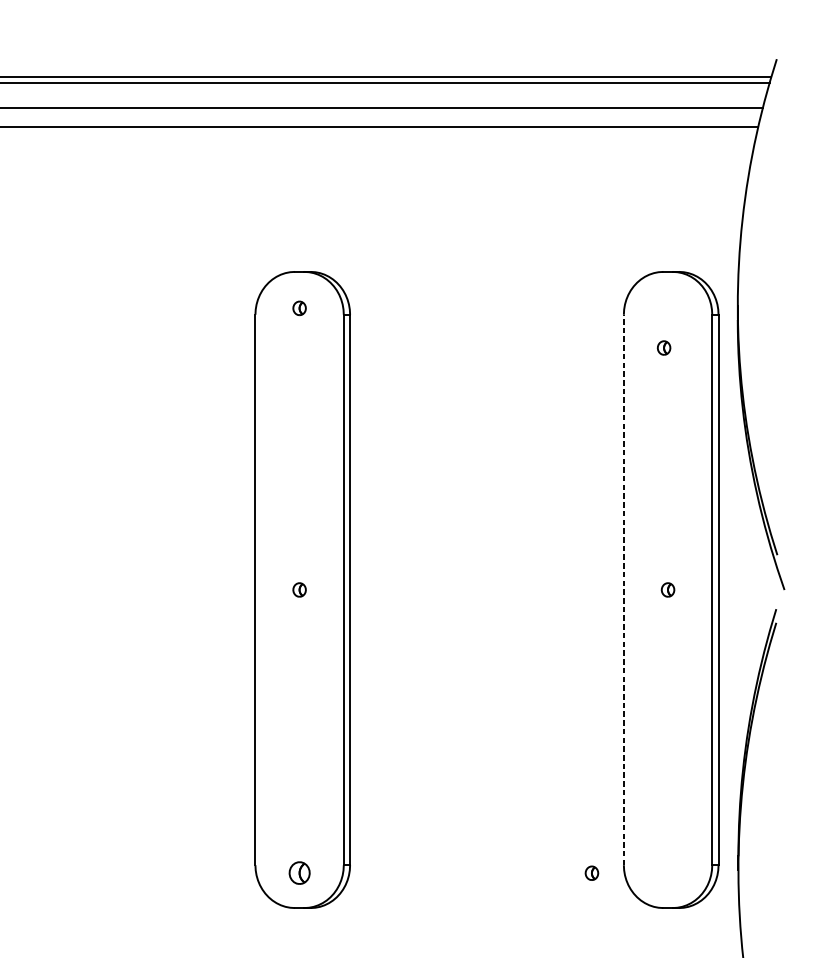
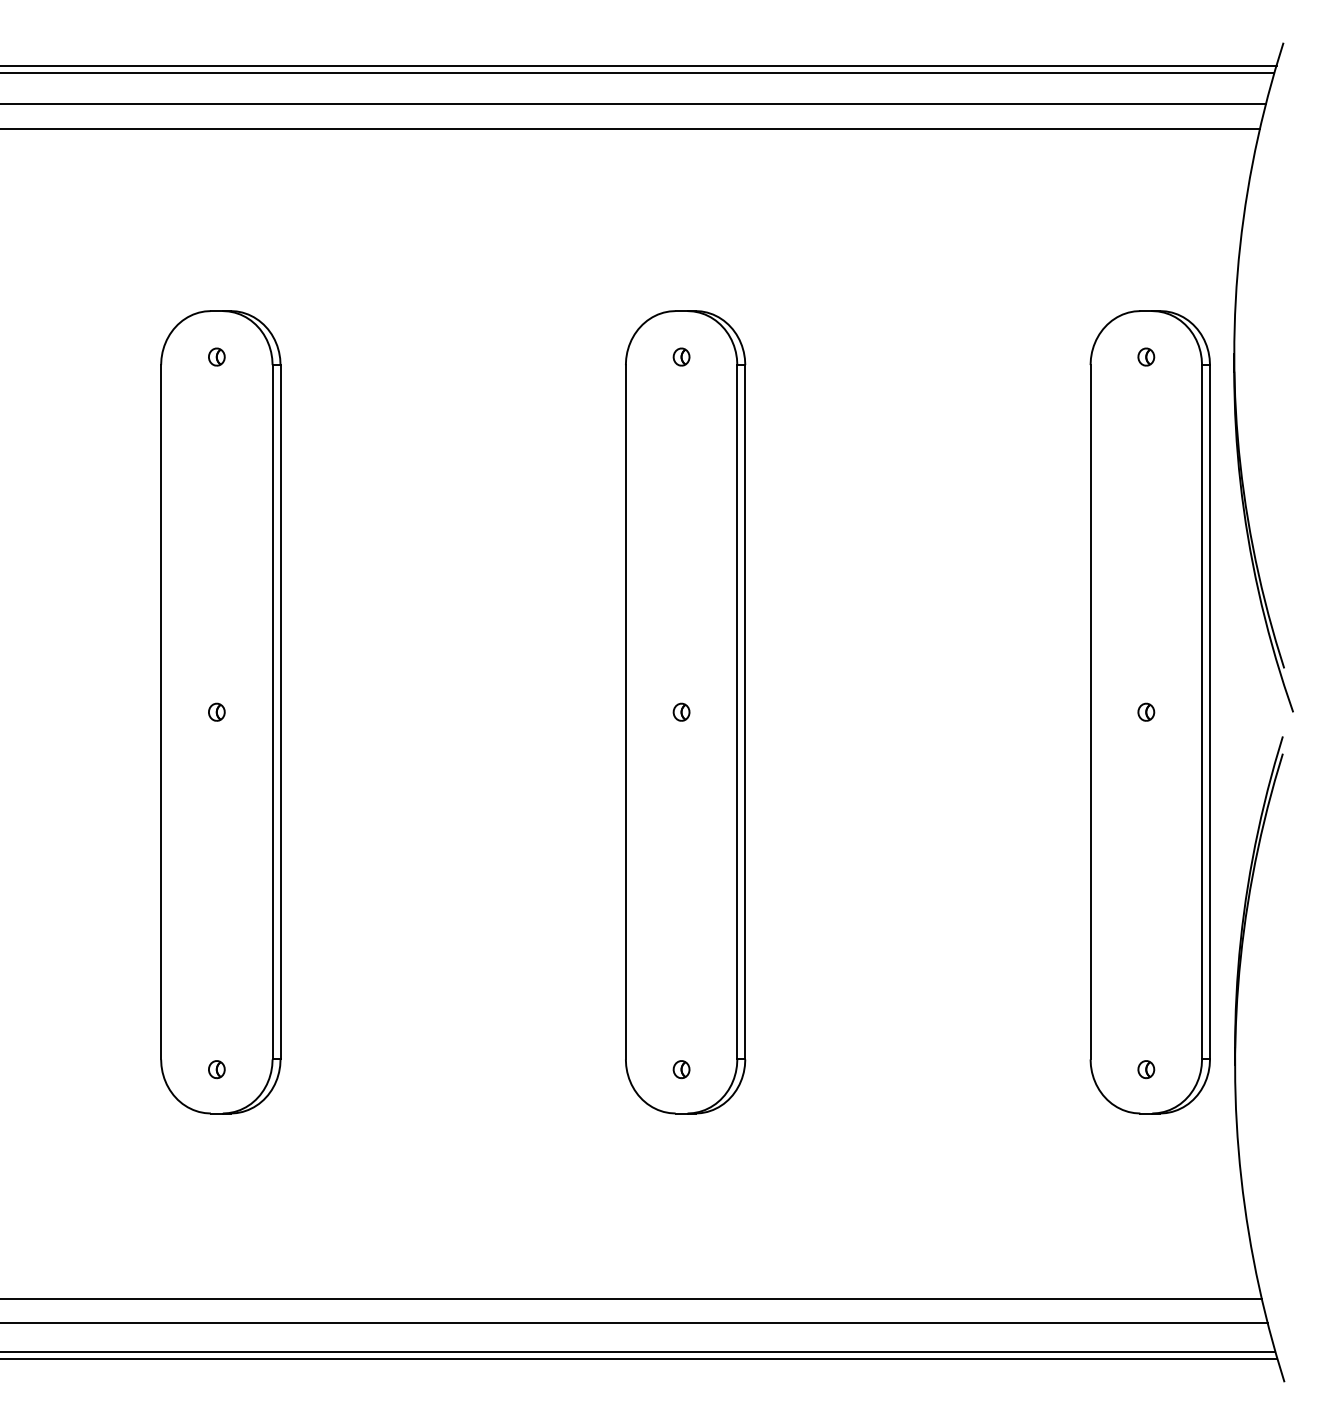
part: (664, 347) -> (1146, 356), moved
line: (623, 589) -> (1090, 711), dashed -> solid
part: (299, 873) -> (681, 1069), size x0.62
part: (592, 873) -> (1146, 1069), moved

